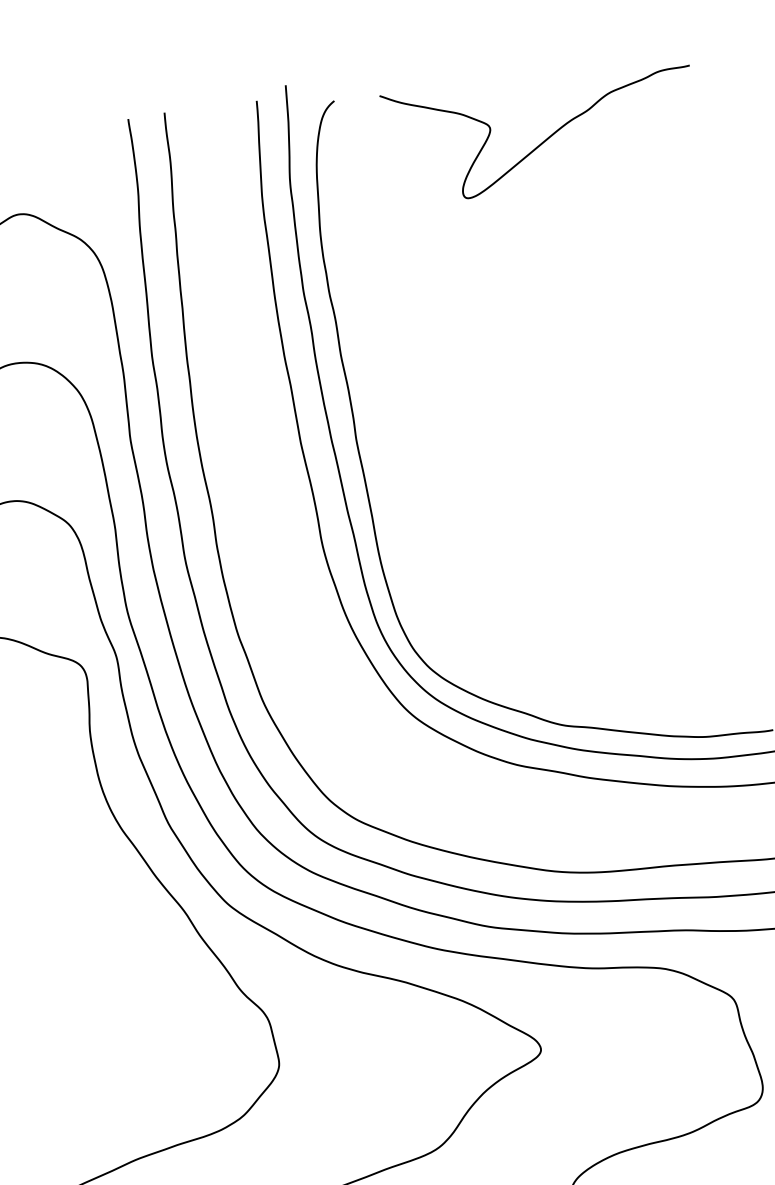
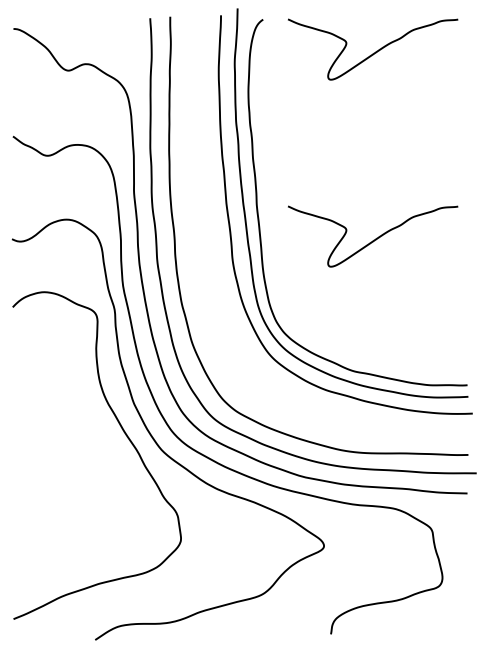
curve: (578, 479) -> (375, 238), added

